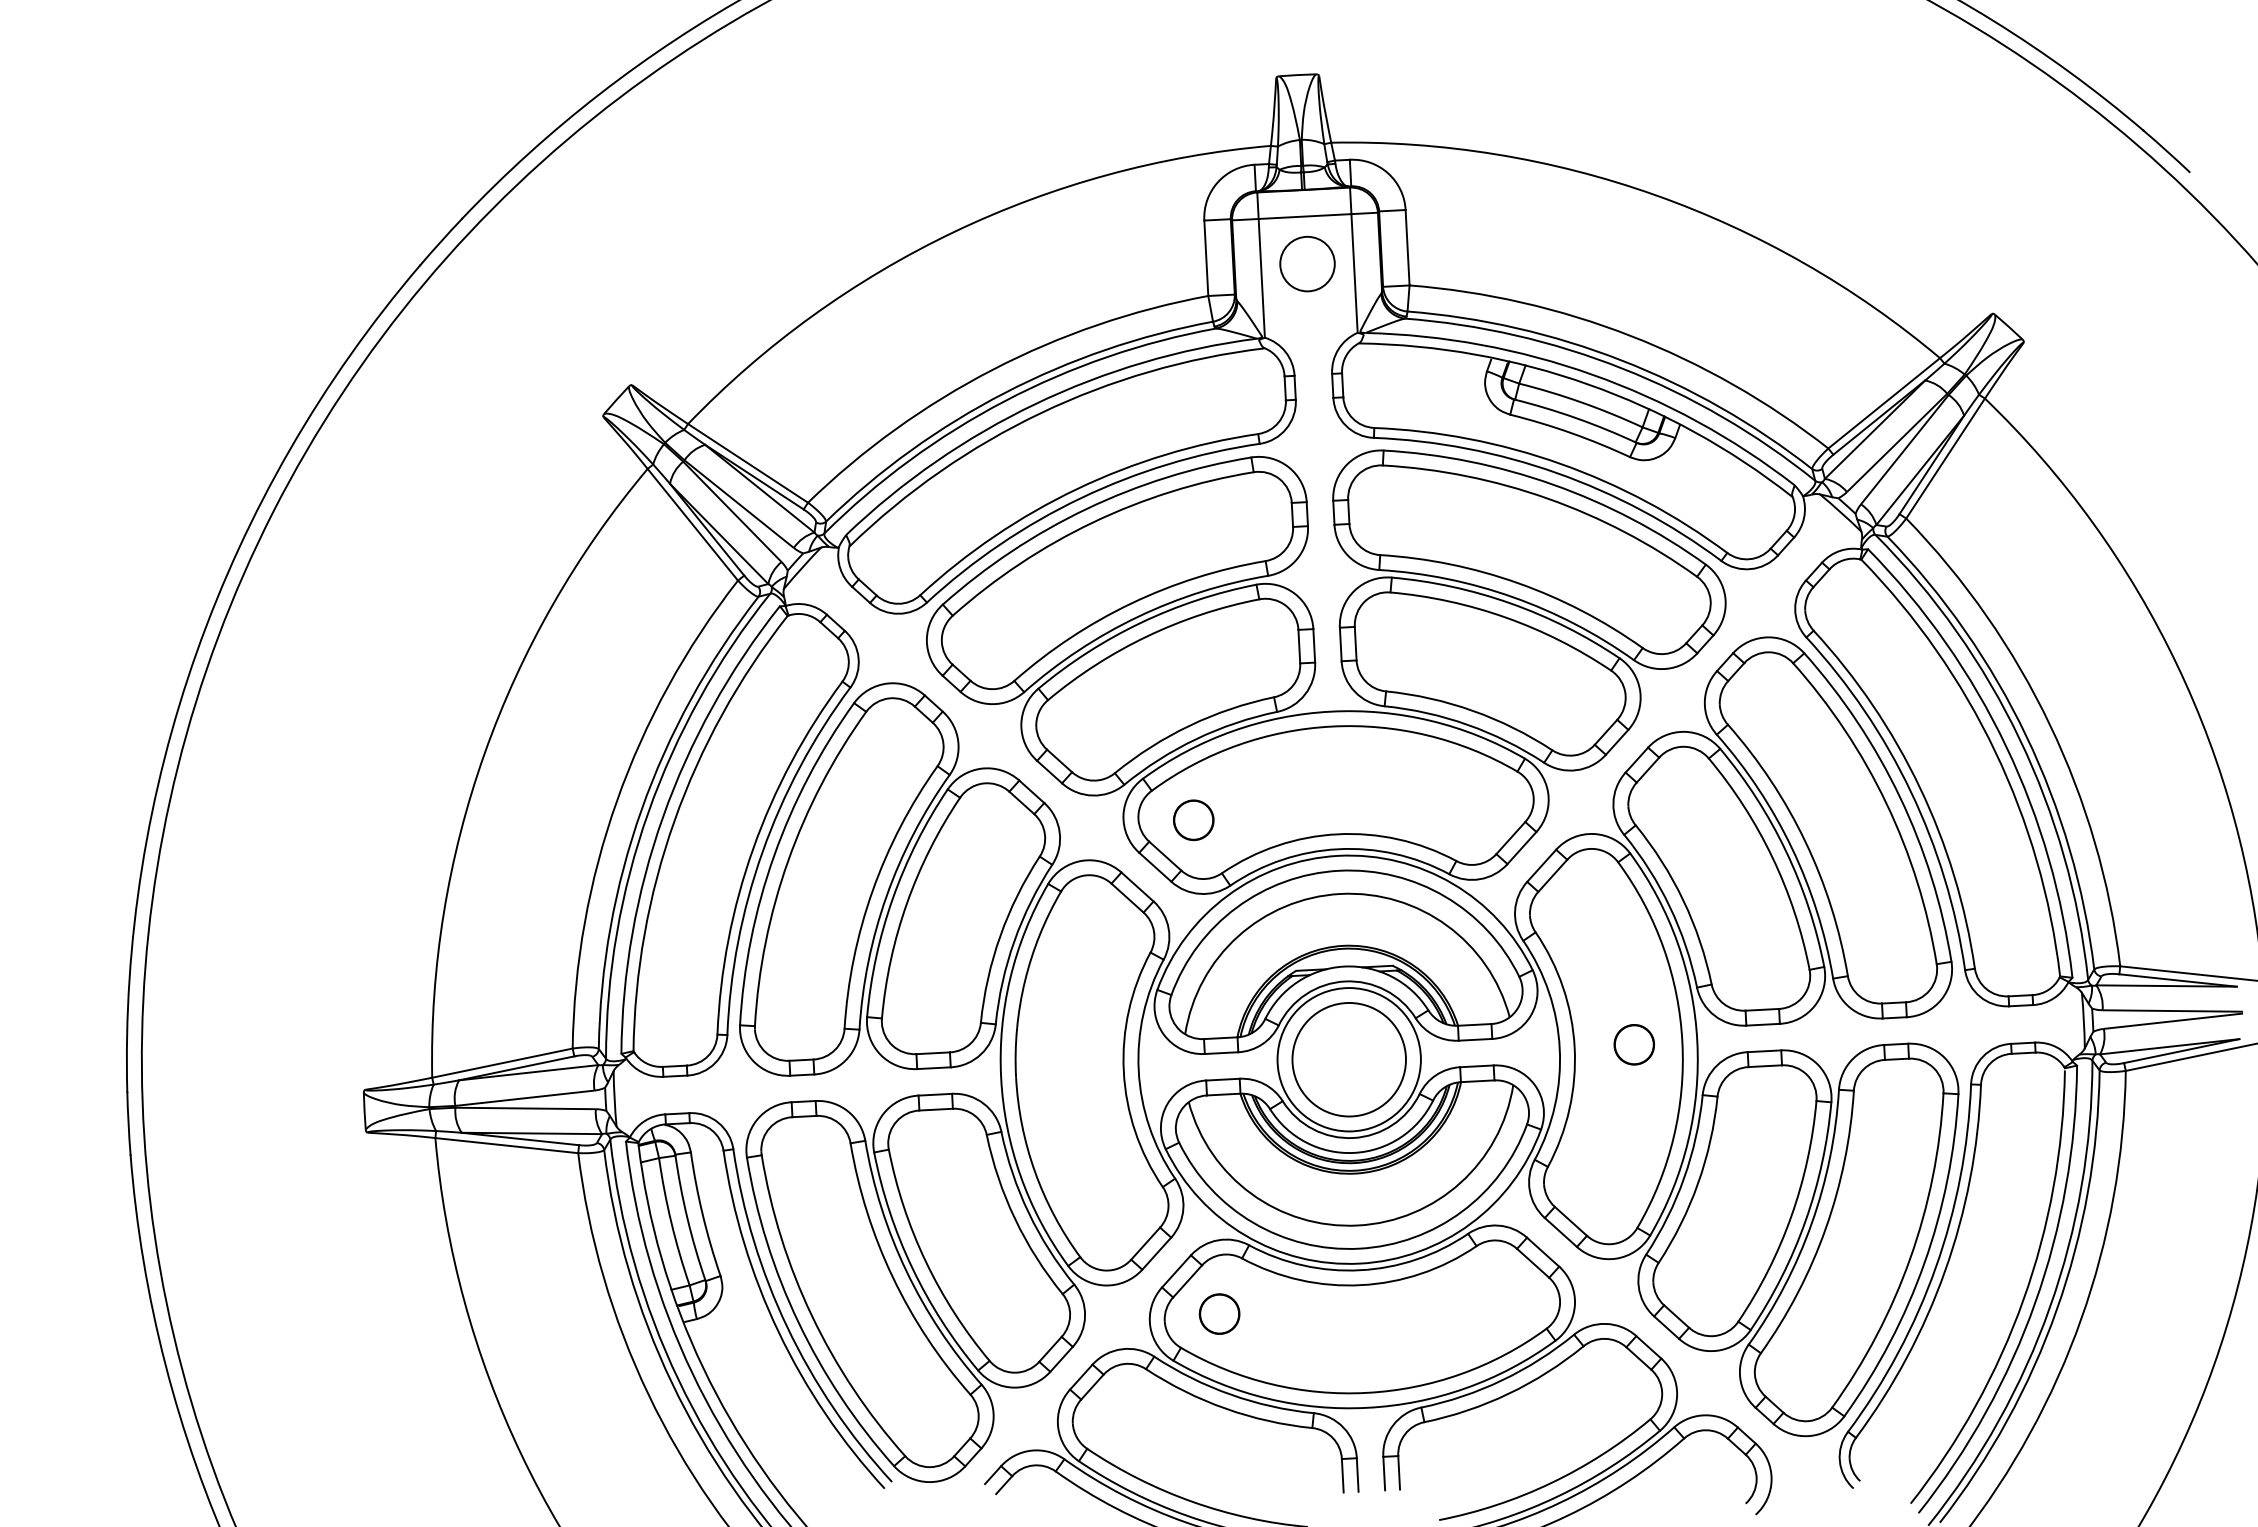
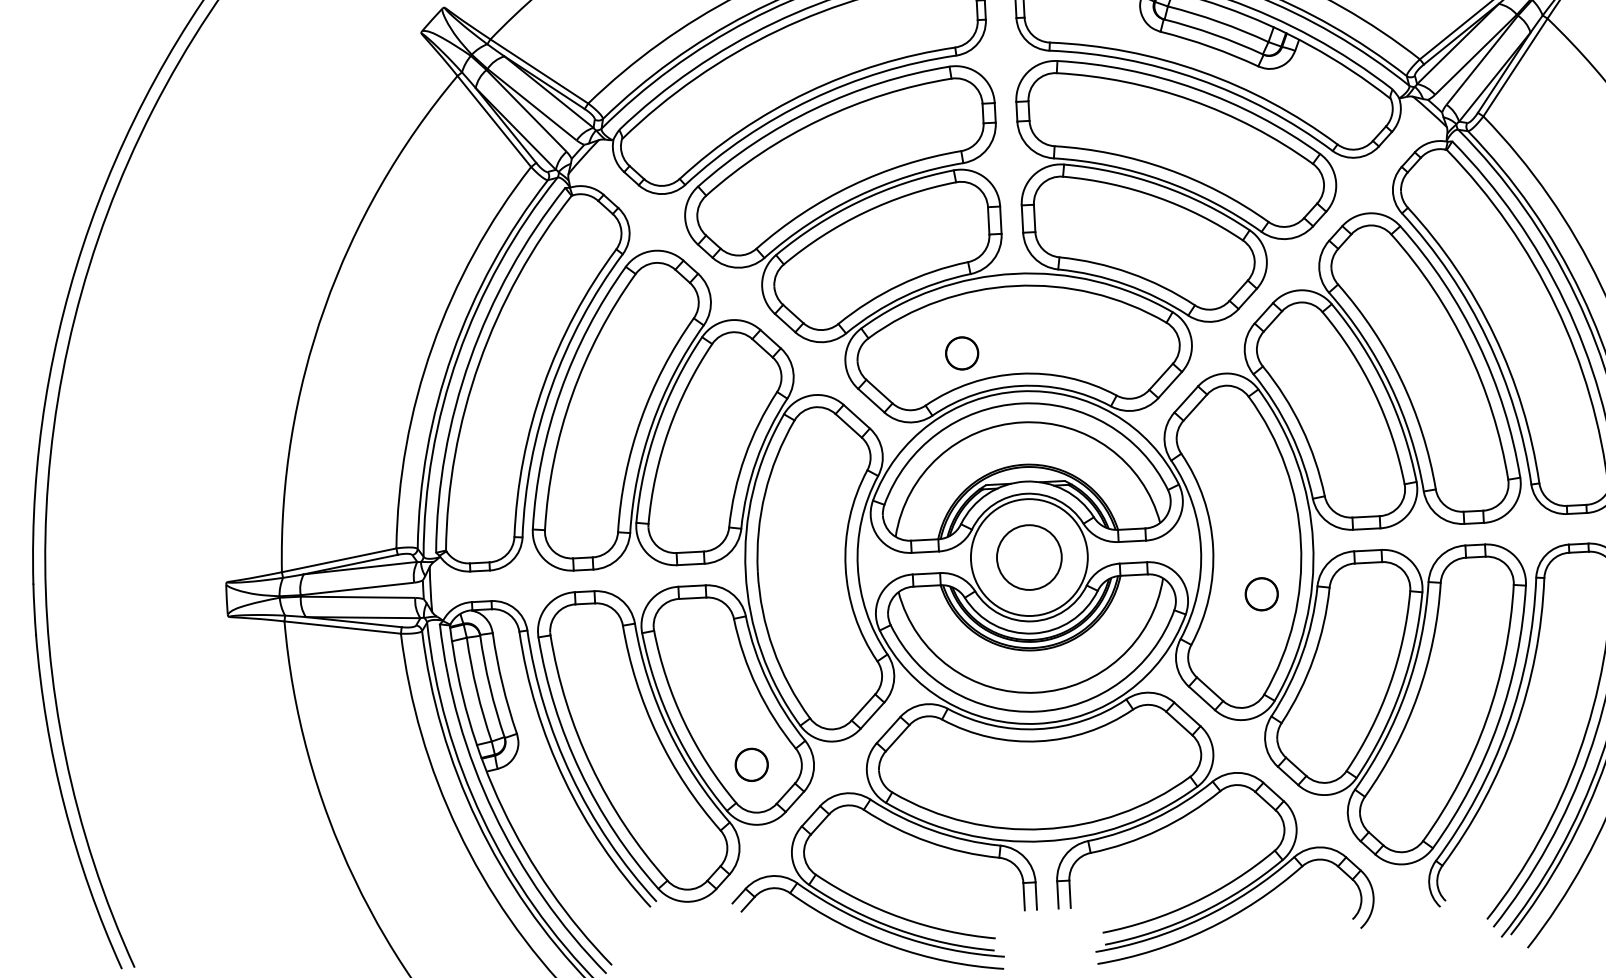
part: (1193, 820) -> (961, 353), moved
part: (1633, 1044) -> (1261, 594), moved
circle: (1349, 1059) -> (1029, 557), size x0.7
part: (1219, 1313) -> (751, 764), moved

